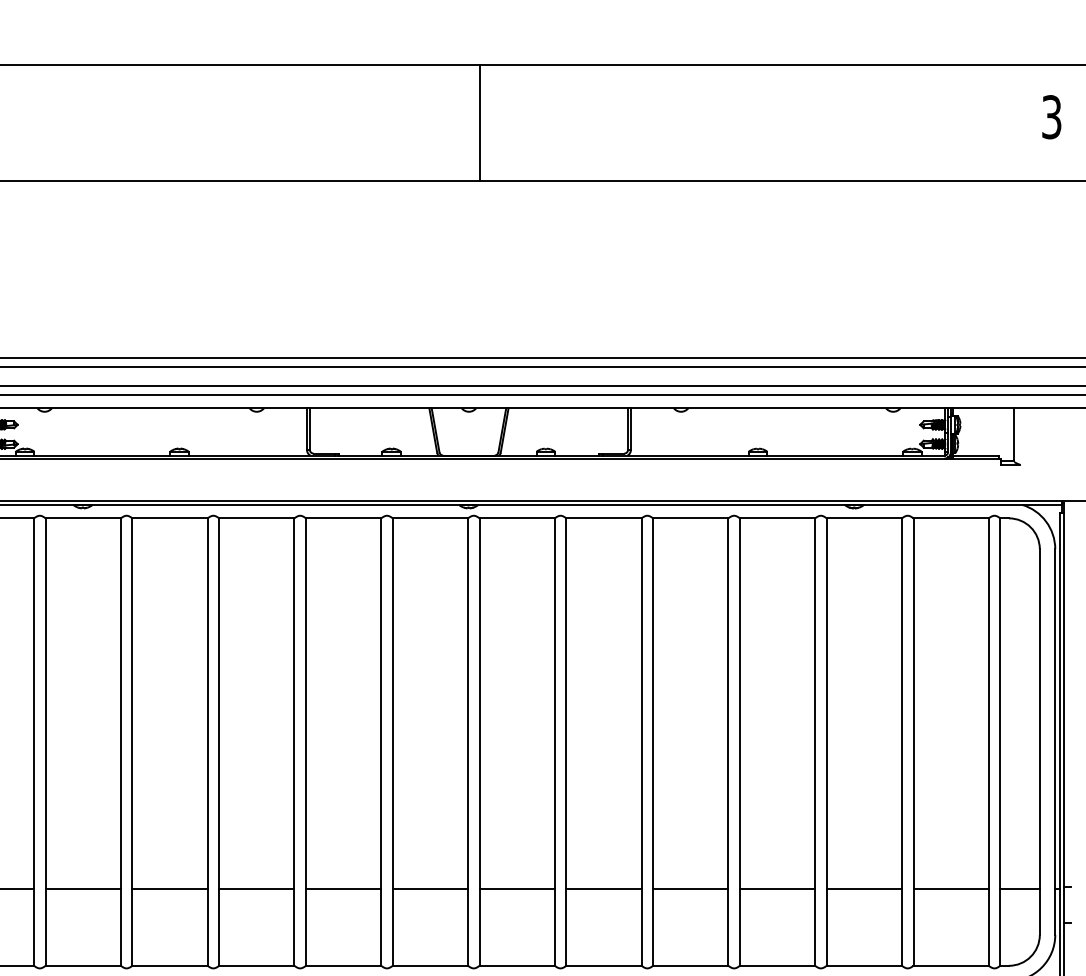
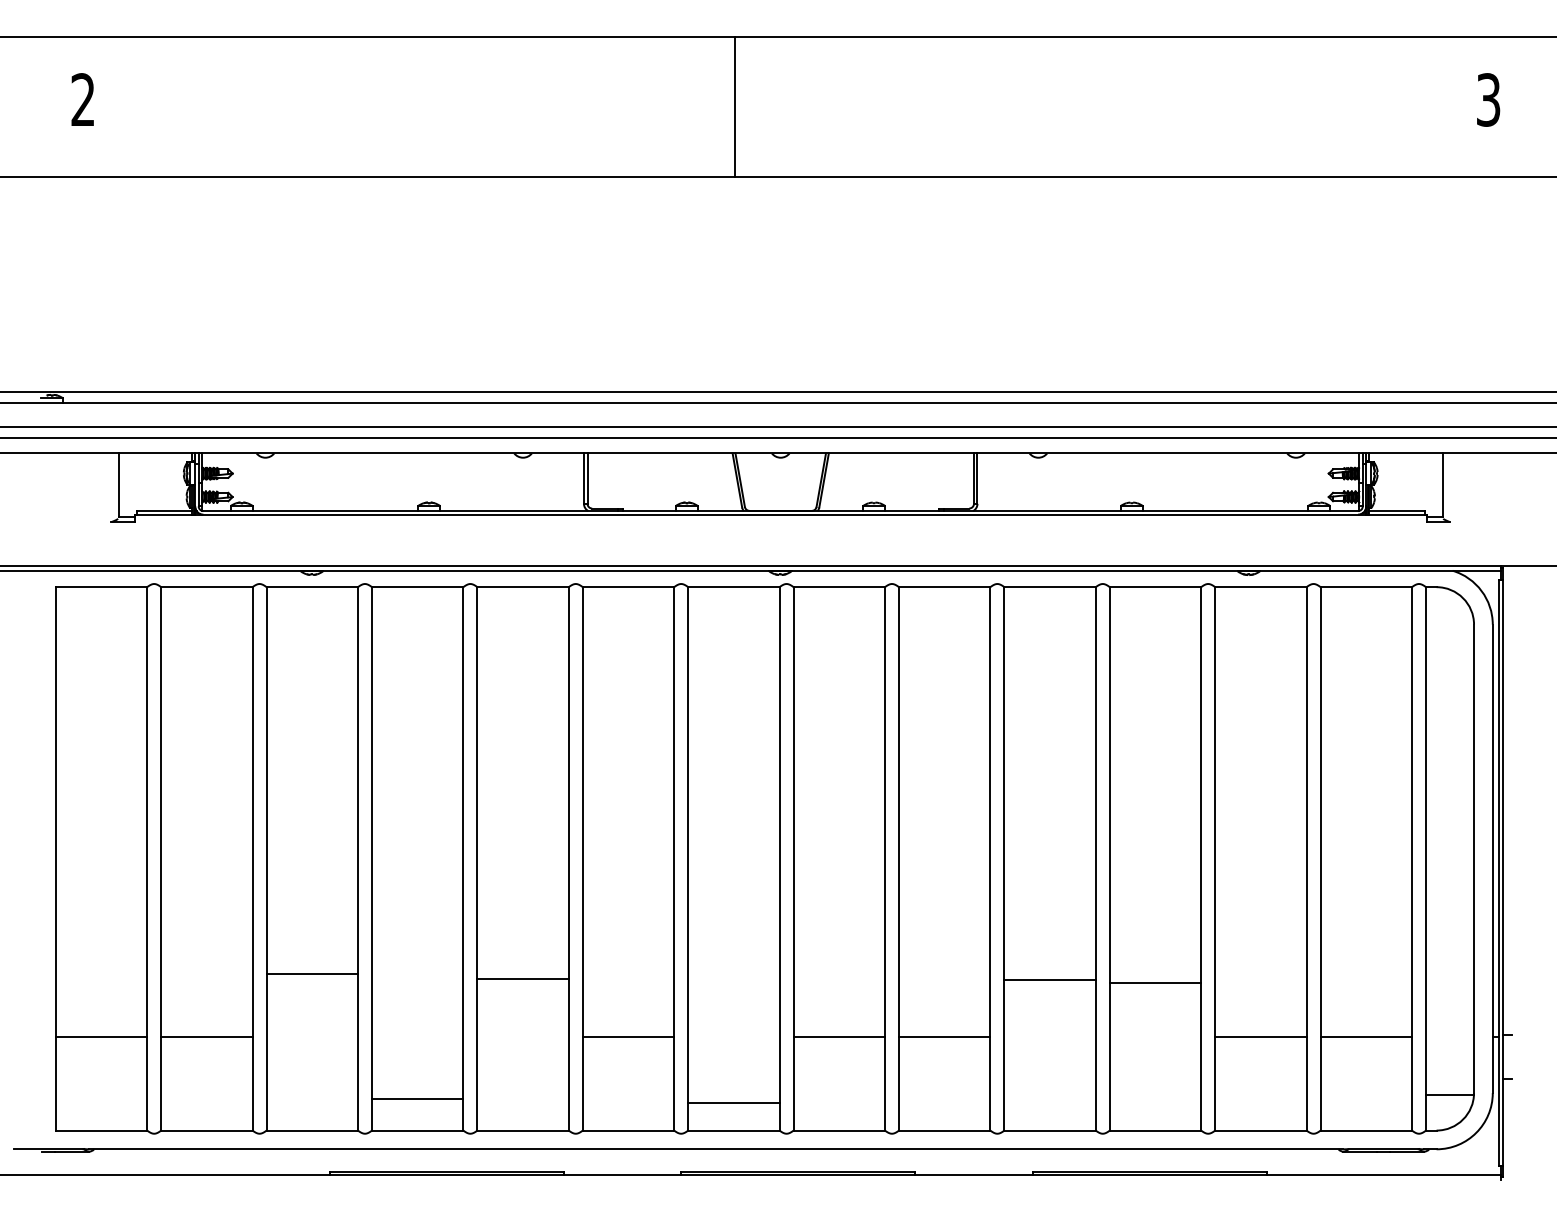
line: (480, 122) -> (735, 106), moved
line: (82, 888) -> (311, 973), moved
line: (169, 888) -> (417, 1098), moved
line: (256, 888) -> (522, 978), moved
line: (430, 888) -> (733, 1102), moved
line: (690, 888) -> (1049, 979), moved
line: (777, 888) -> (1155, 982), moved
line: (1020, 888) -> (1450, 1094), moved

